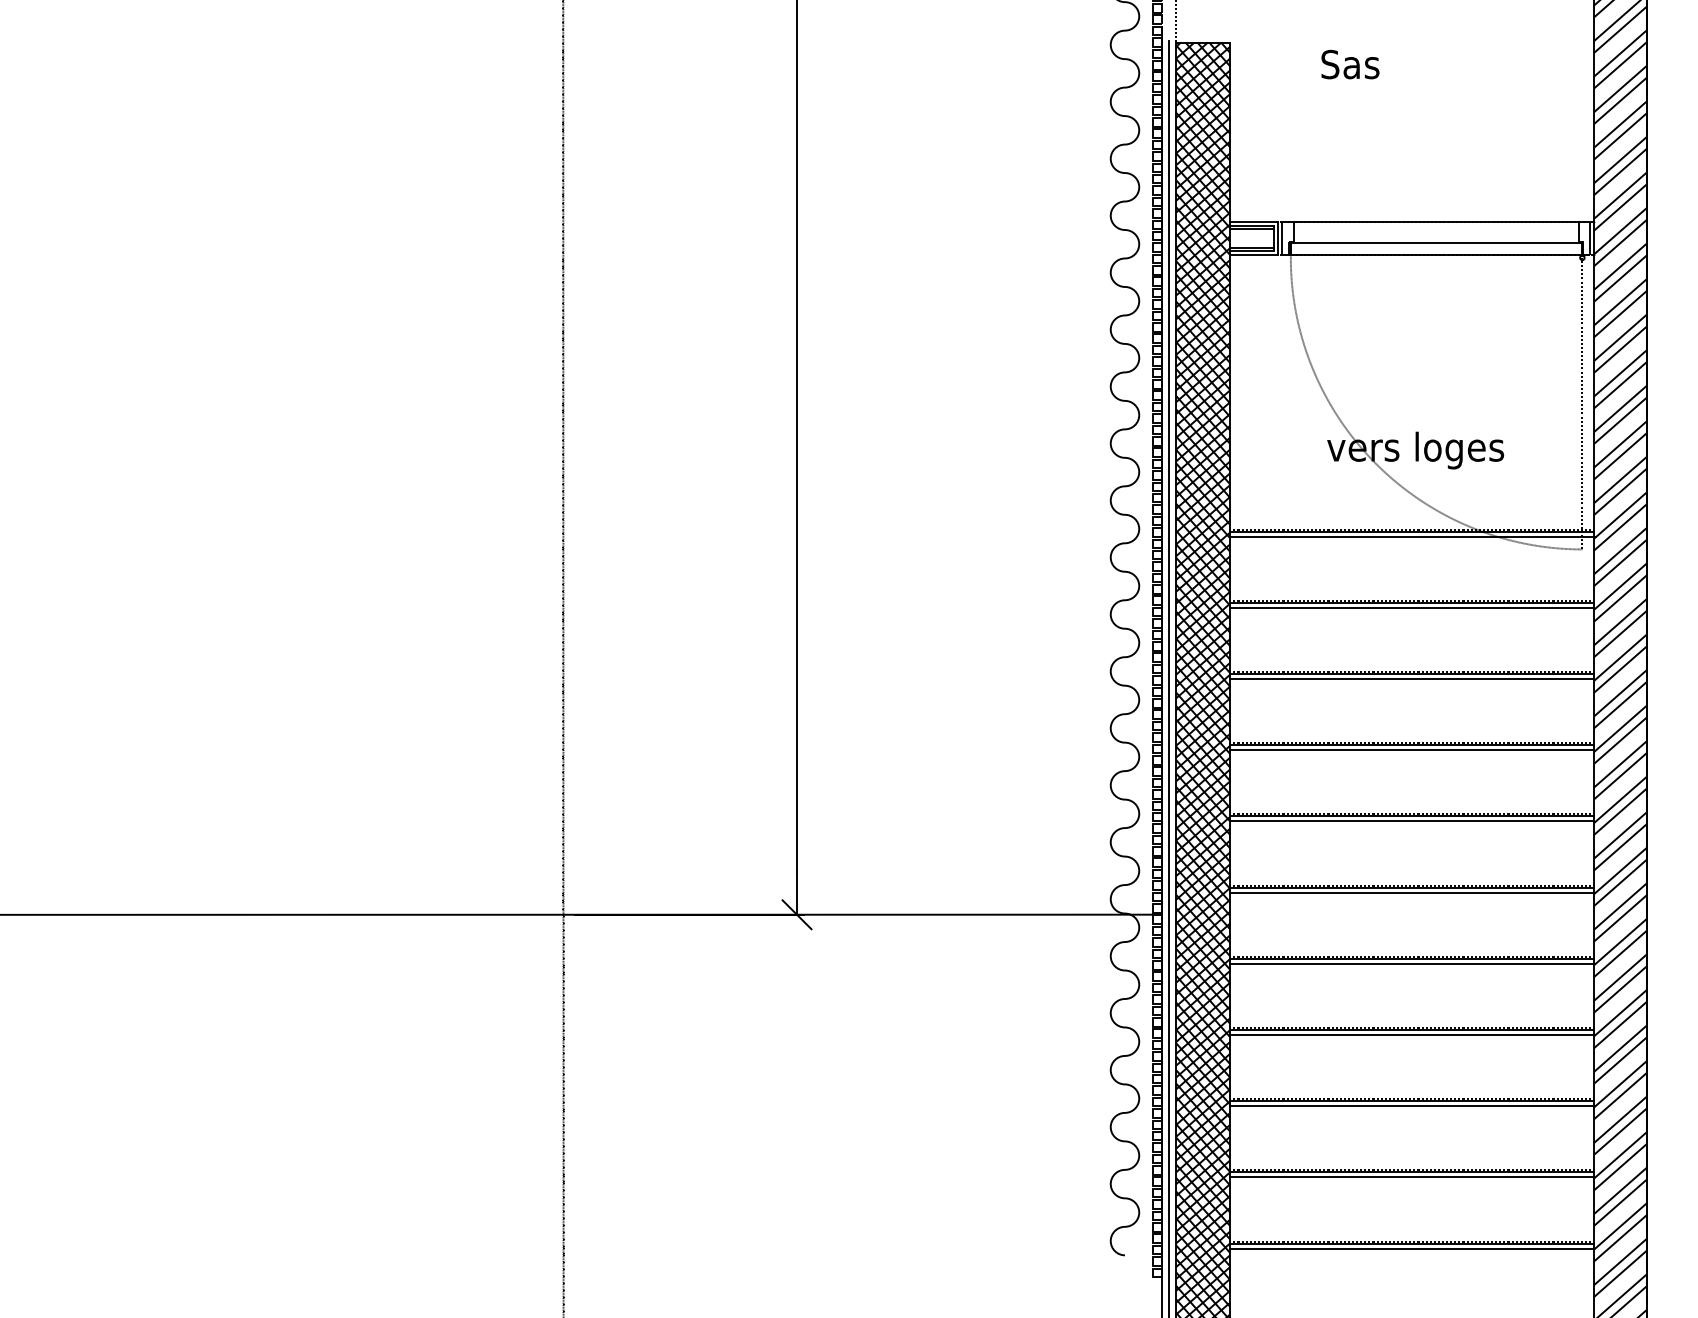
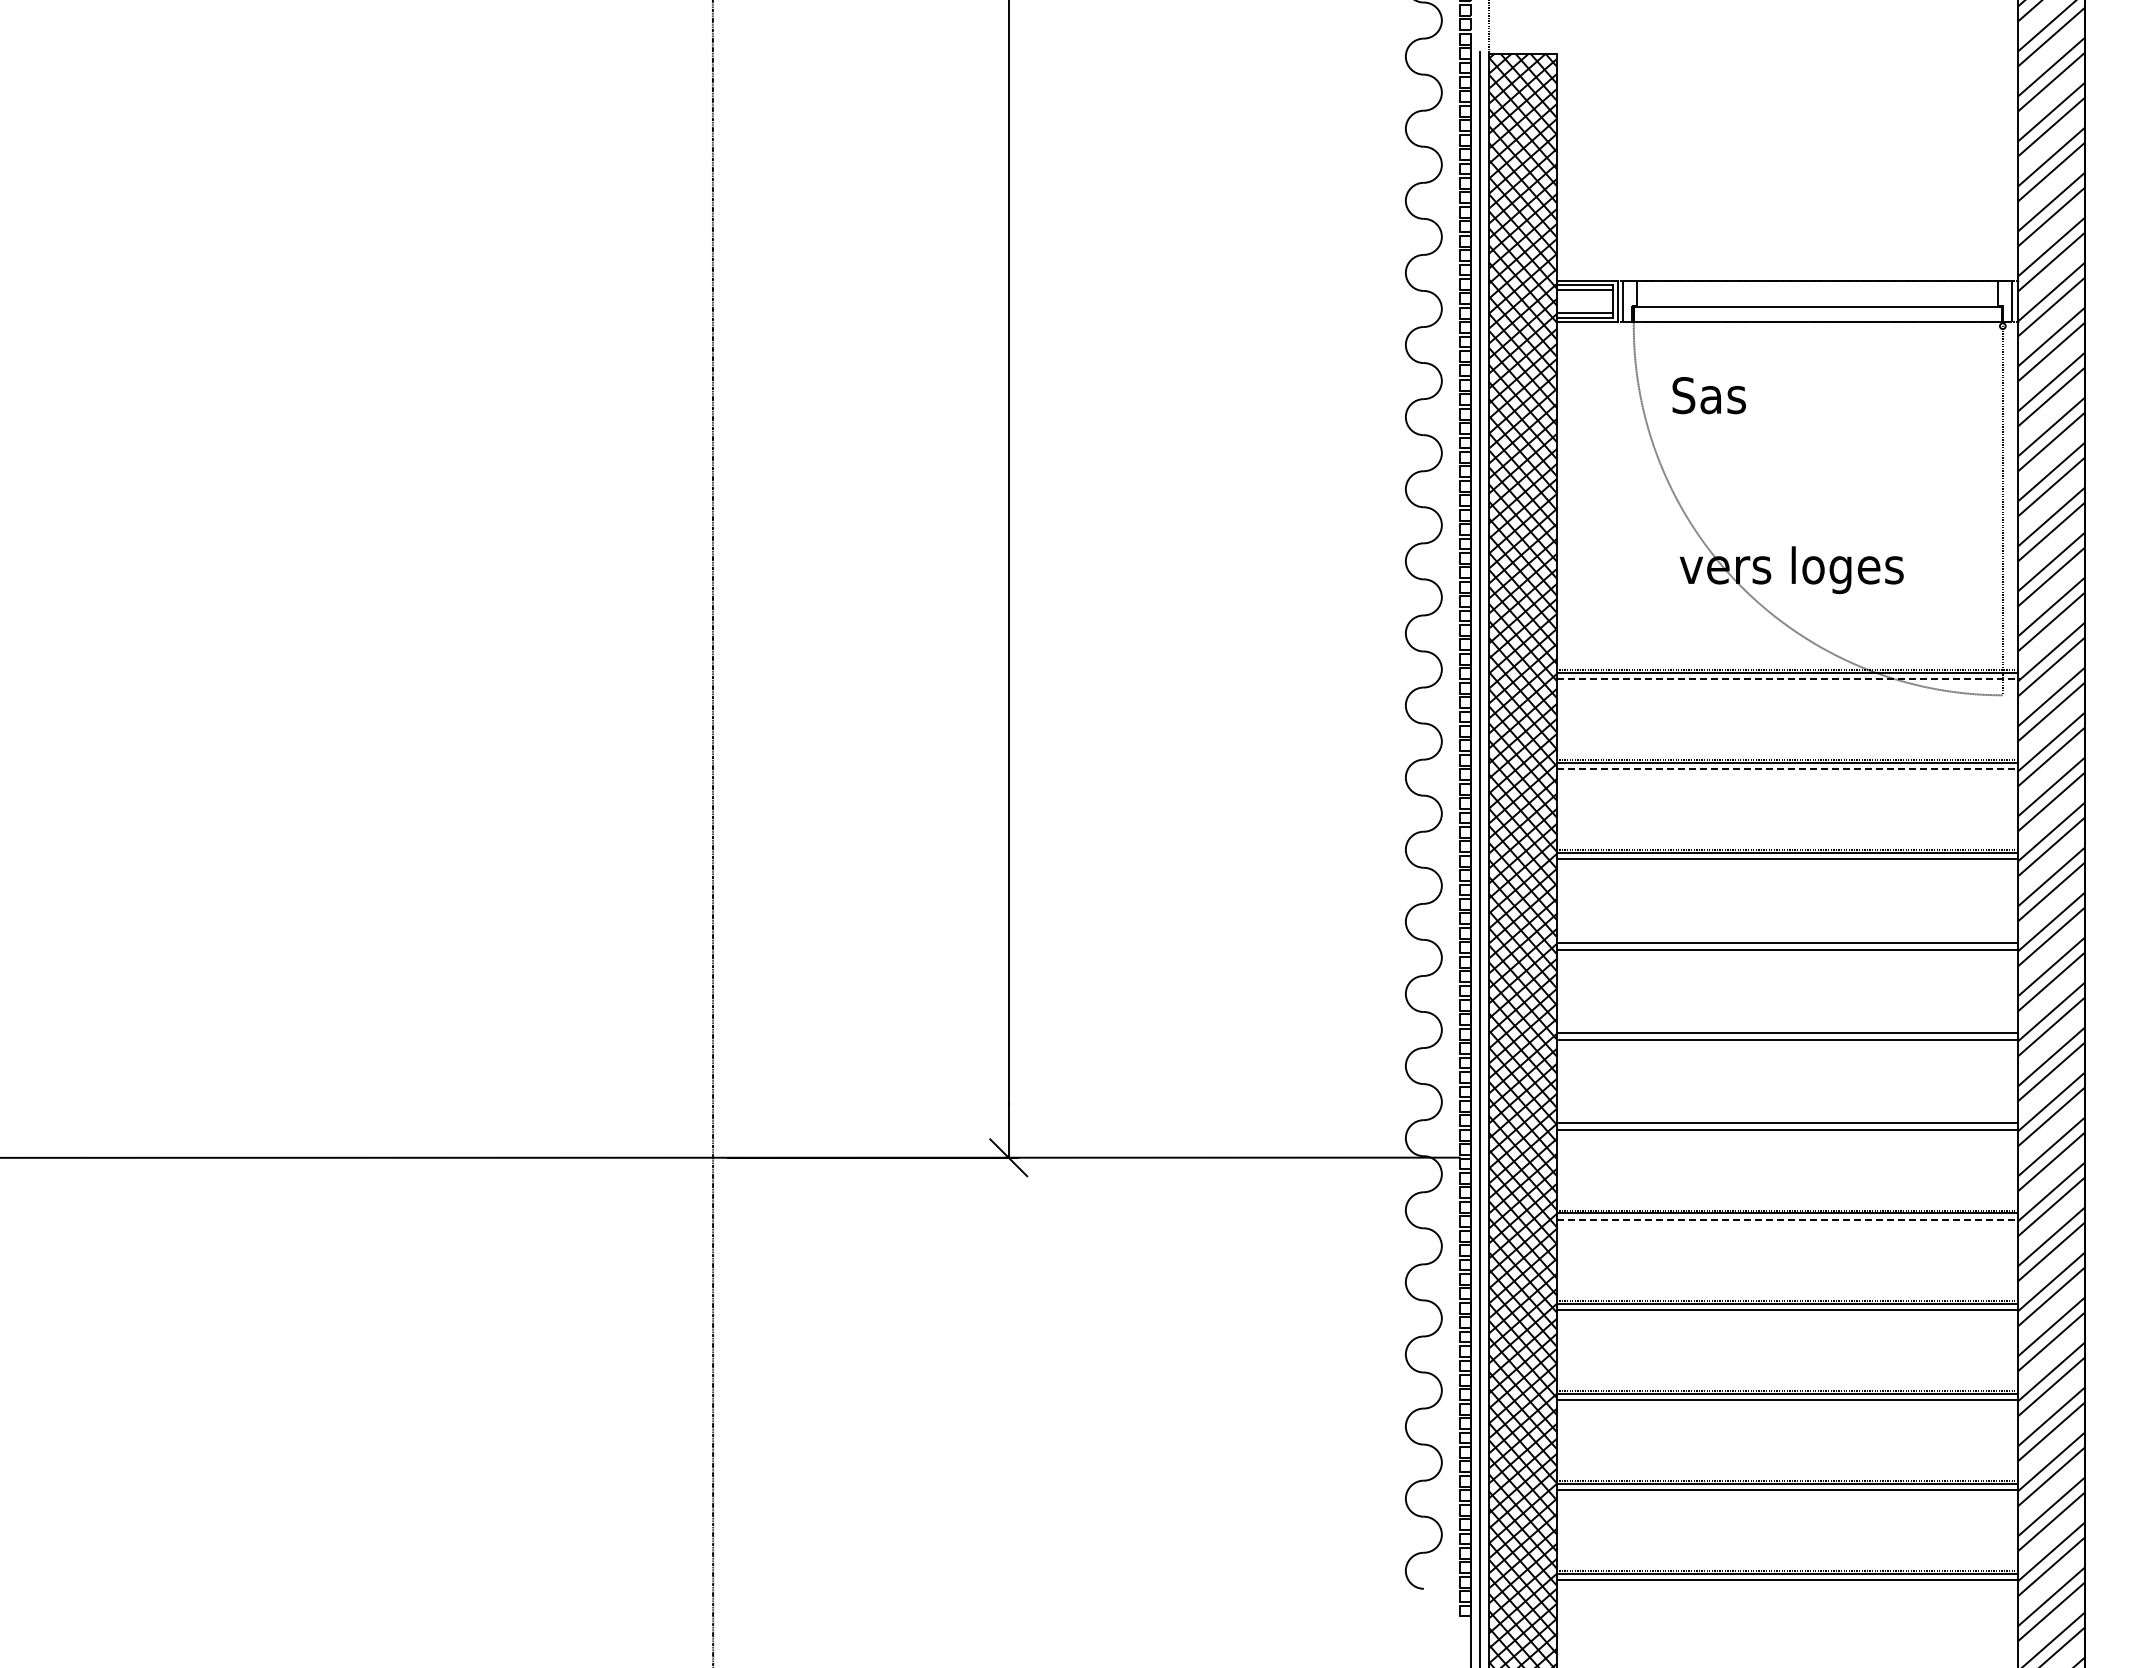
text: (1349, 64) -> (1708, 395), moved
line: (1413, 536) -> (1788, 679), solid -> dashed
line: (1412, 608) -> (1787, 769), solid -> dashed
line: (1412, 743) -> (1787, 940), removed
line: (1412, 814) -> (1787, 1030), removed
line: (1412, 885) -> (1787, 1120), removed
line: (1412, 963) -> (1787, 1219), solid -> dashed

